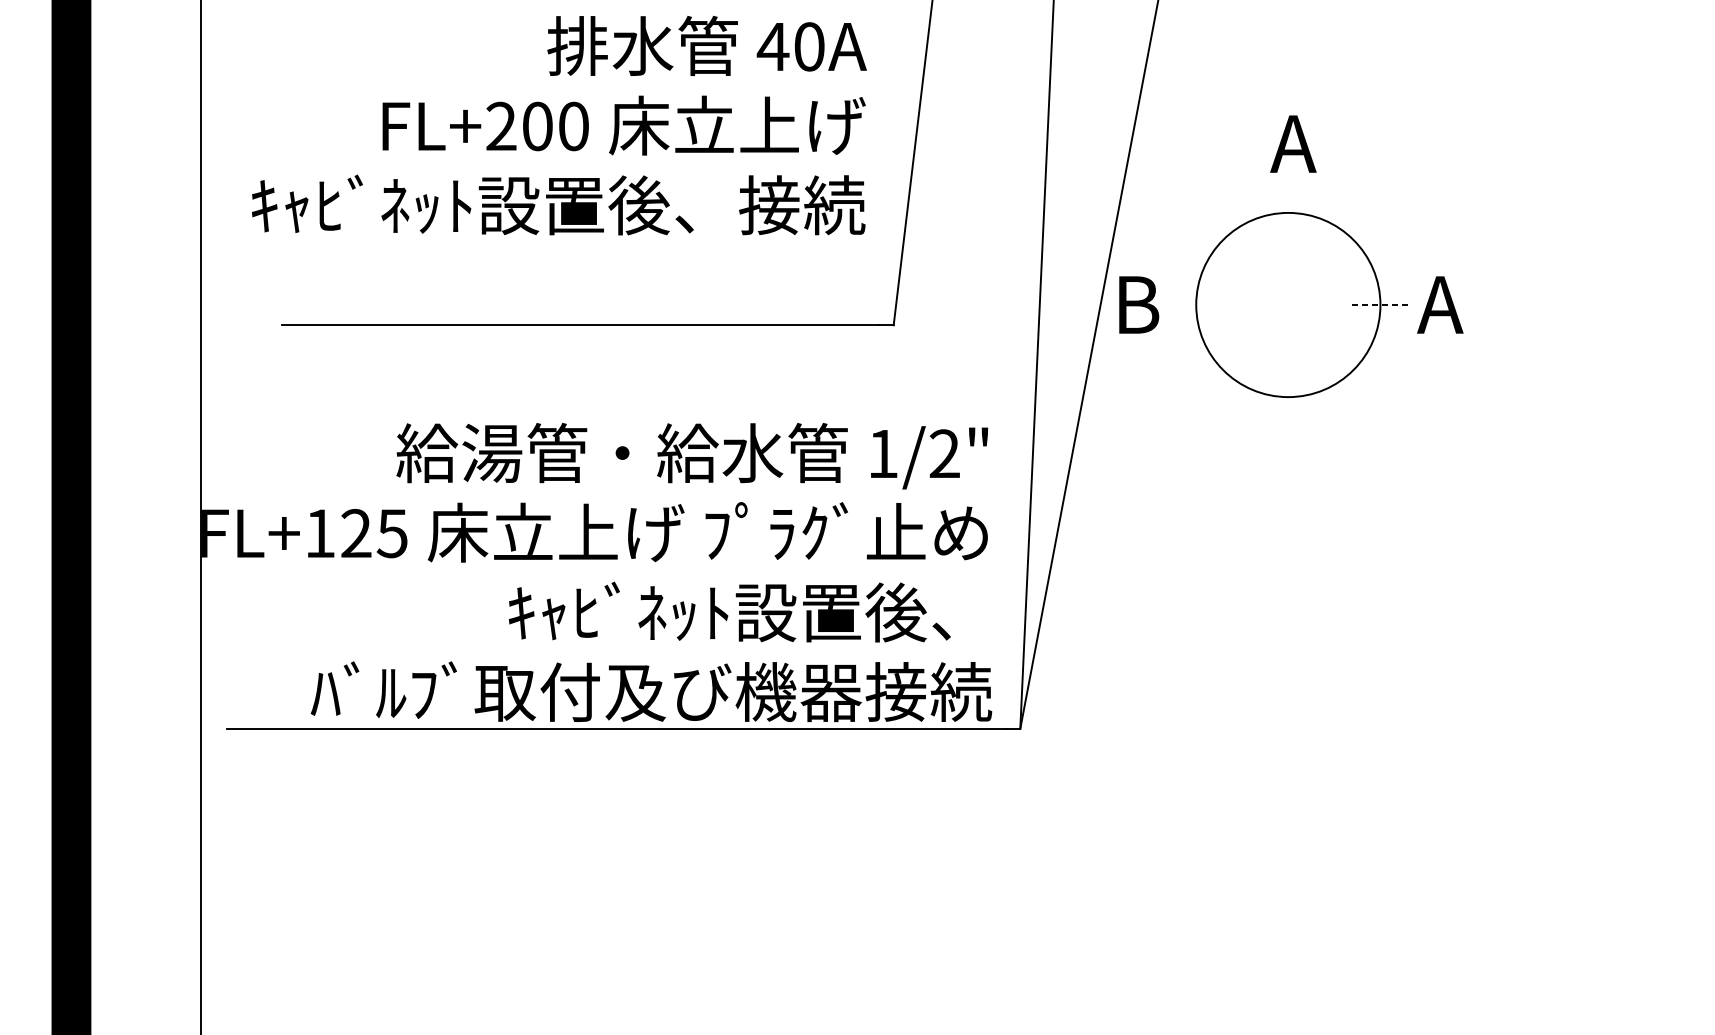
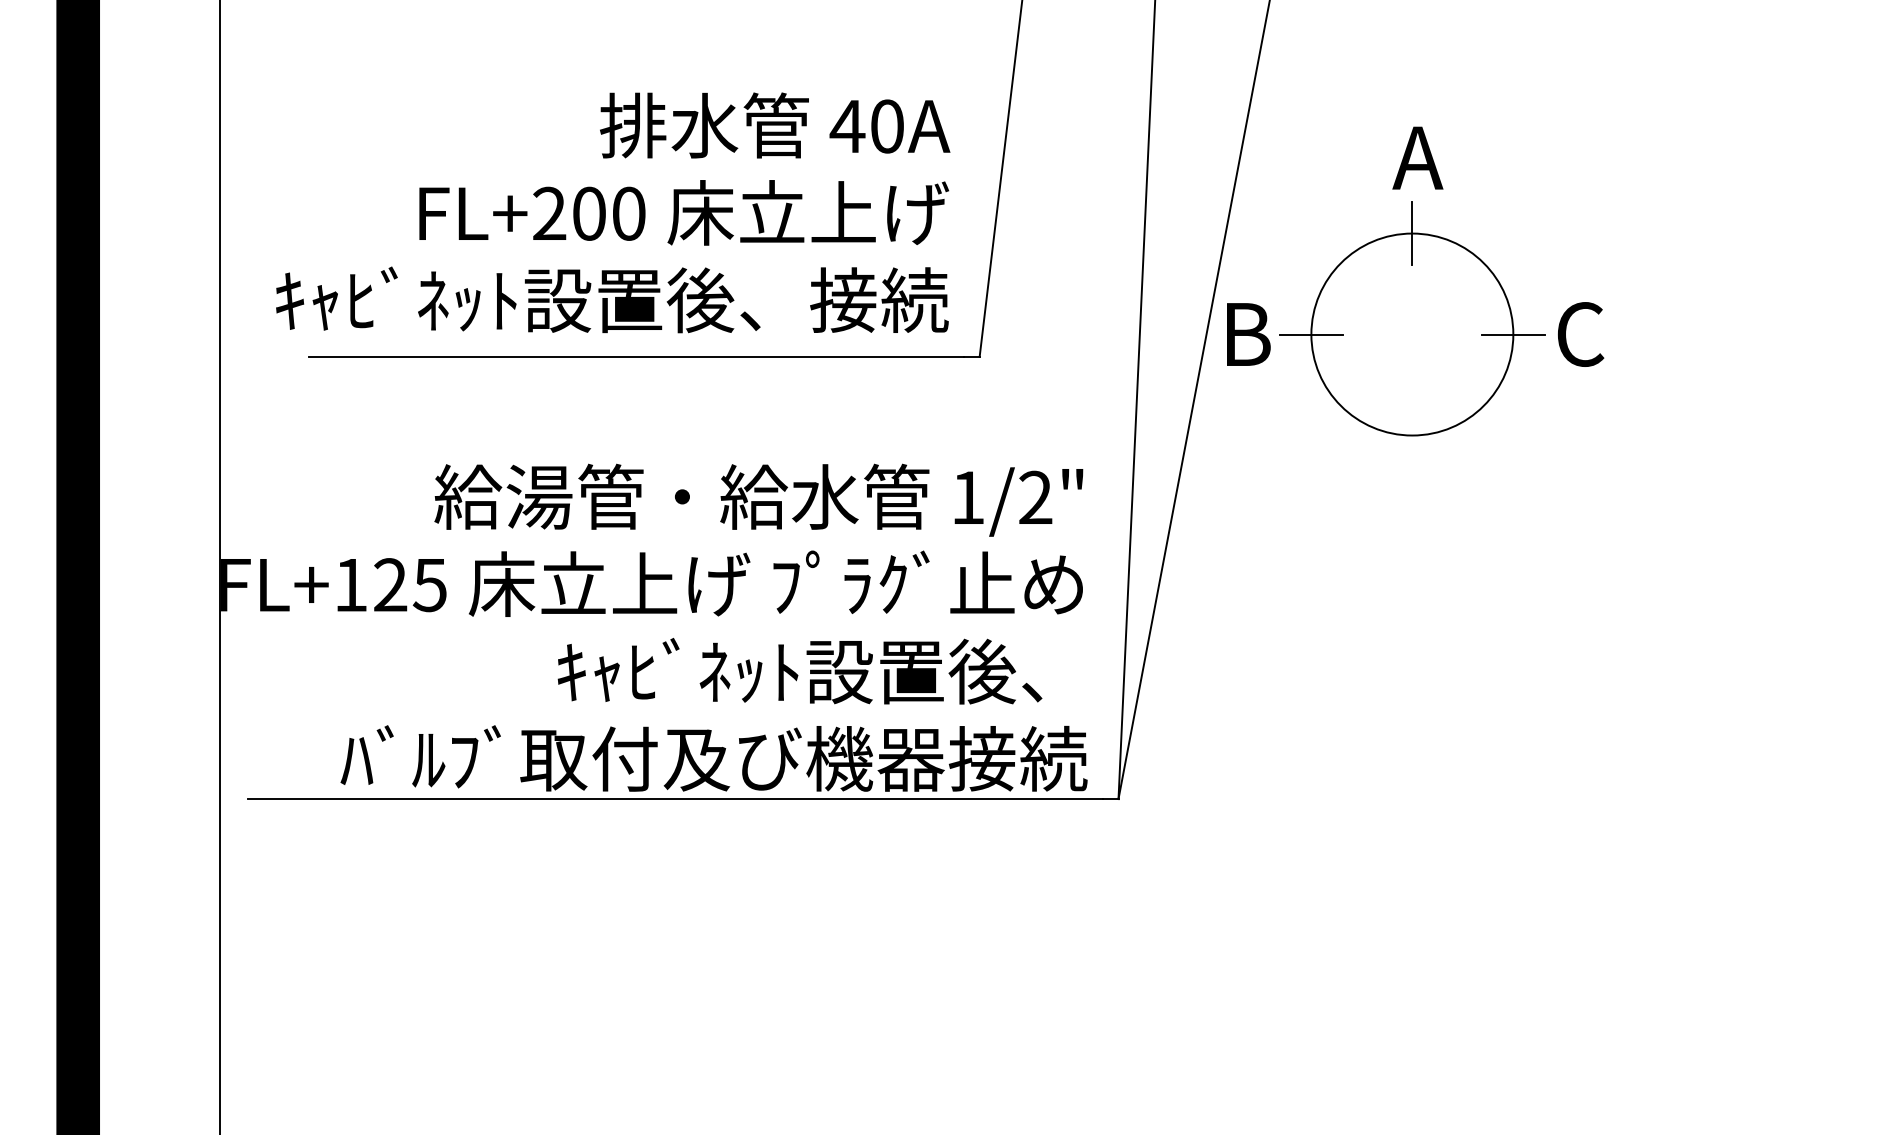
text: (559, 125) -> (613, 212), moved
line: (1288, 212) -> (1412, 233), added
line: (1195, 304) -> (1310, 334), added
line: (1380, 304) -> (1513, 334), dashed -> solid
text: (1439, 304) -> (1578, 334), A -> C

